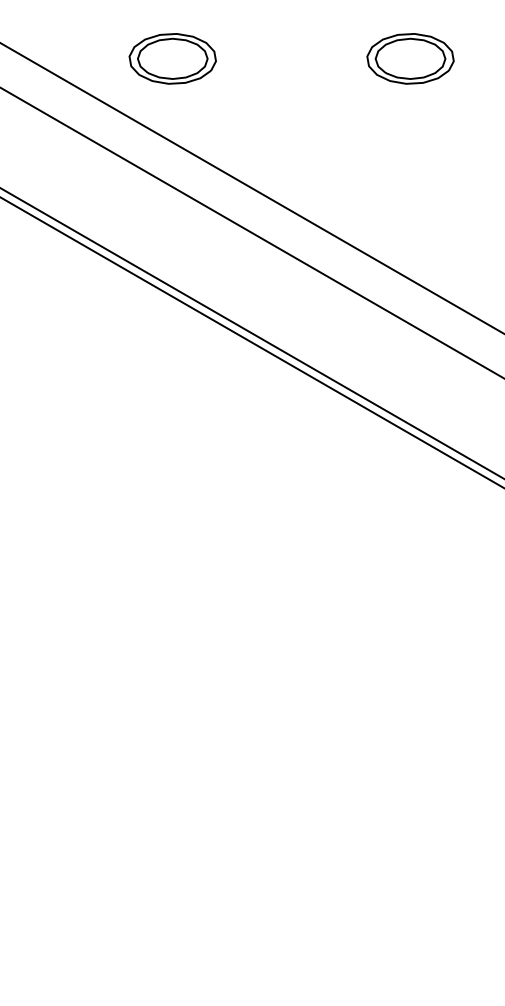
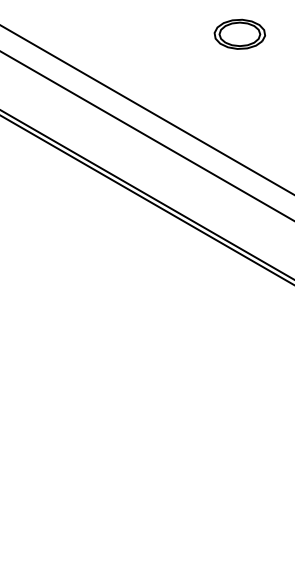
part: (172, 57) -> (100, 33), removed

